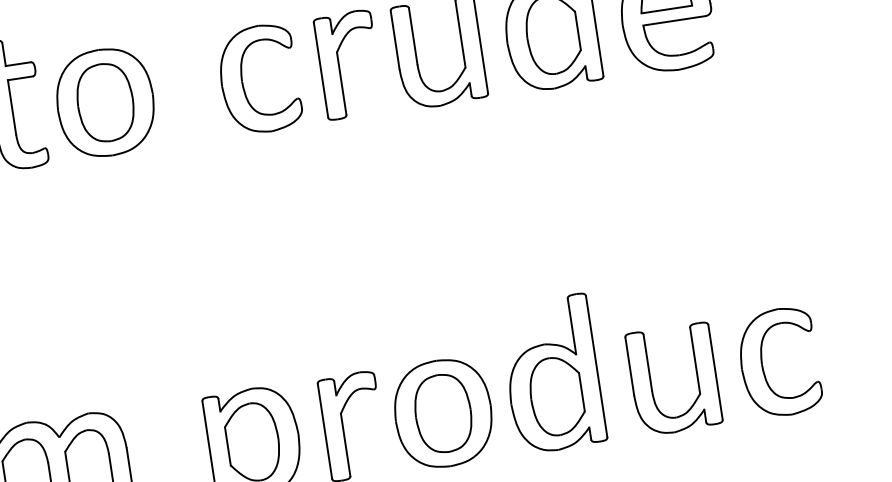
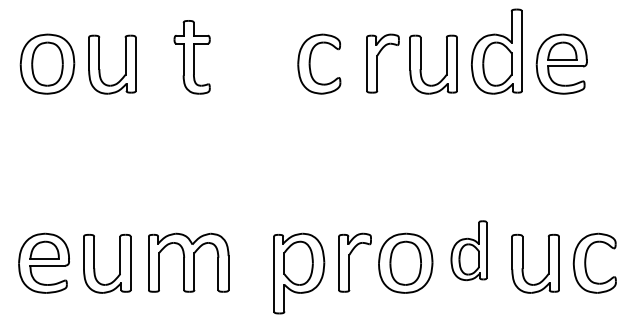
part: (243, 80) -> (310, 63), moved
part: (104, 101) -> (245, 63), removed
part: (551, 373) -> (468, 250), size x0.7

